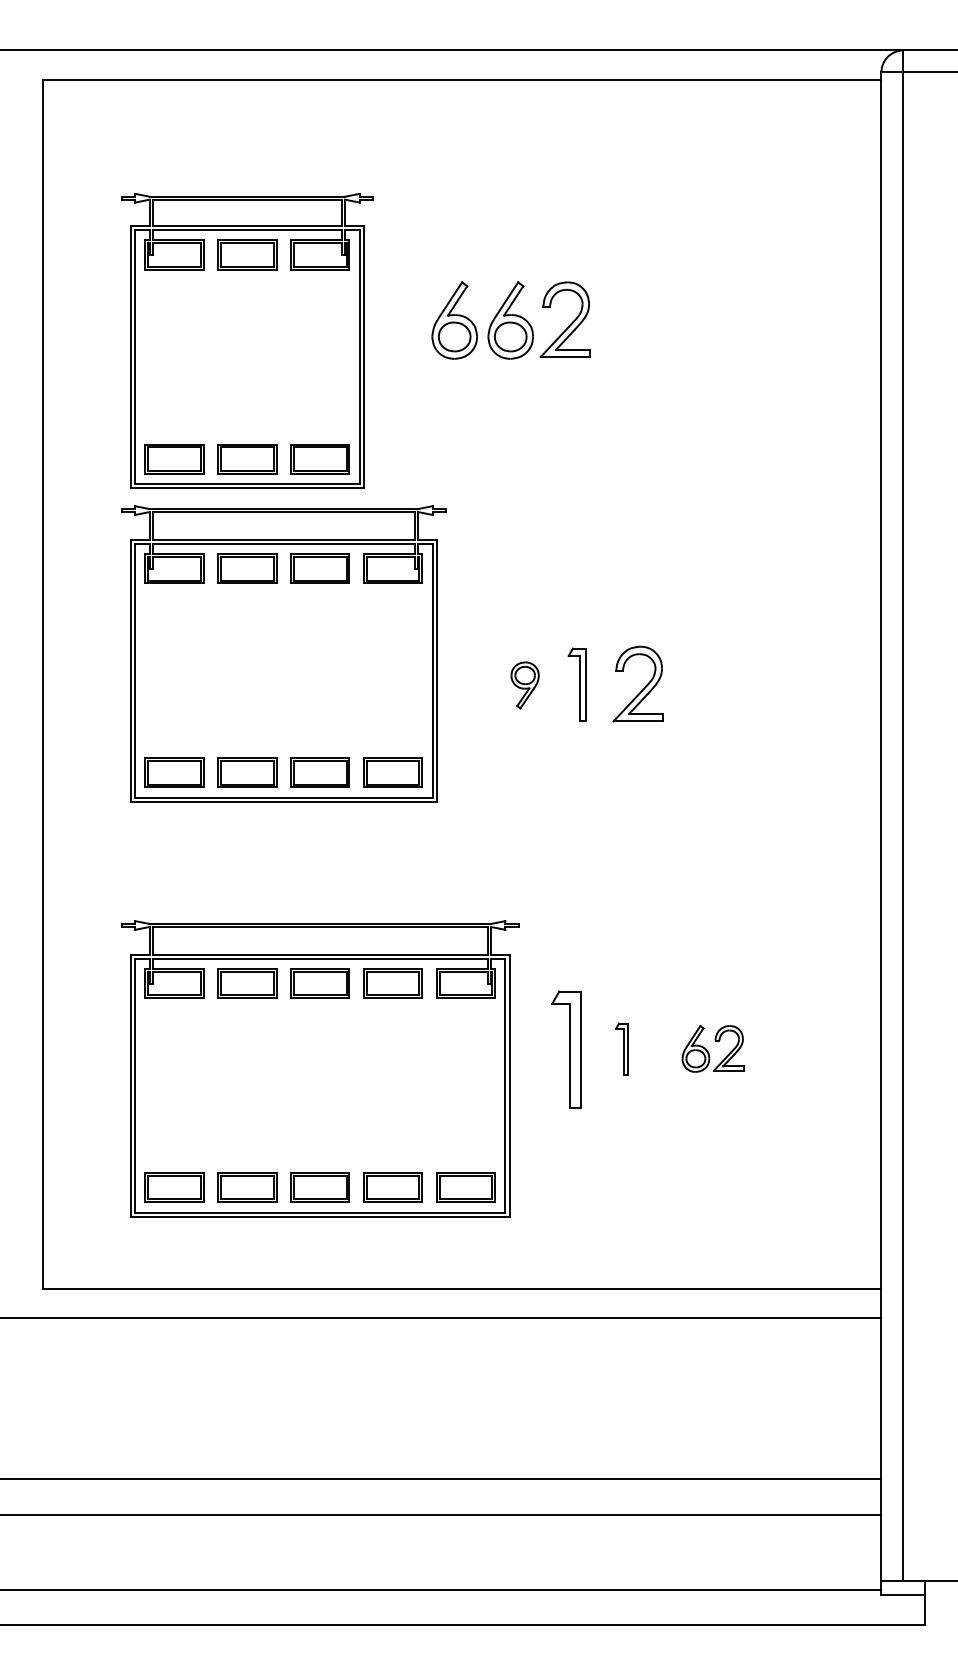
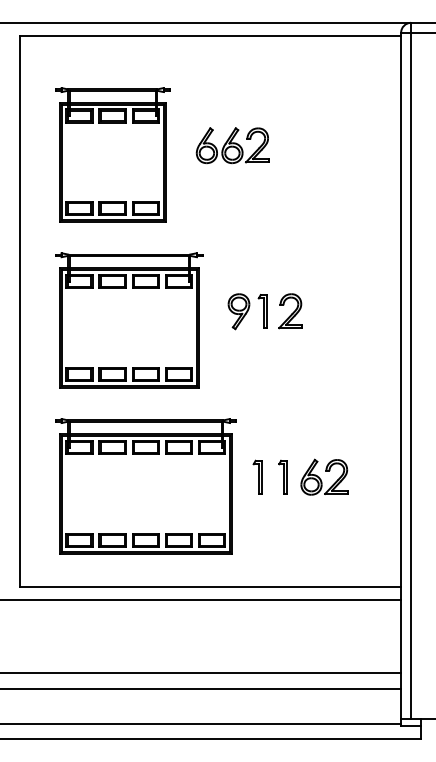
part: (284, 654) -> (129, 320), moved
part: (524, 684) -> (238, 311), size x1.67
part: (565, 1047) -> (257, 476), size x0.62
part: (620, 1047) -> (282, 476), size x1.43
part: (713, 1047) -> (324, 476), size x1.67

